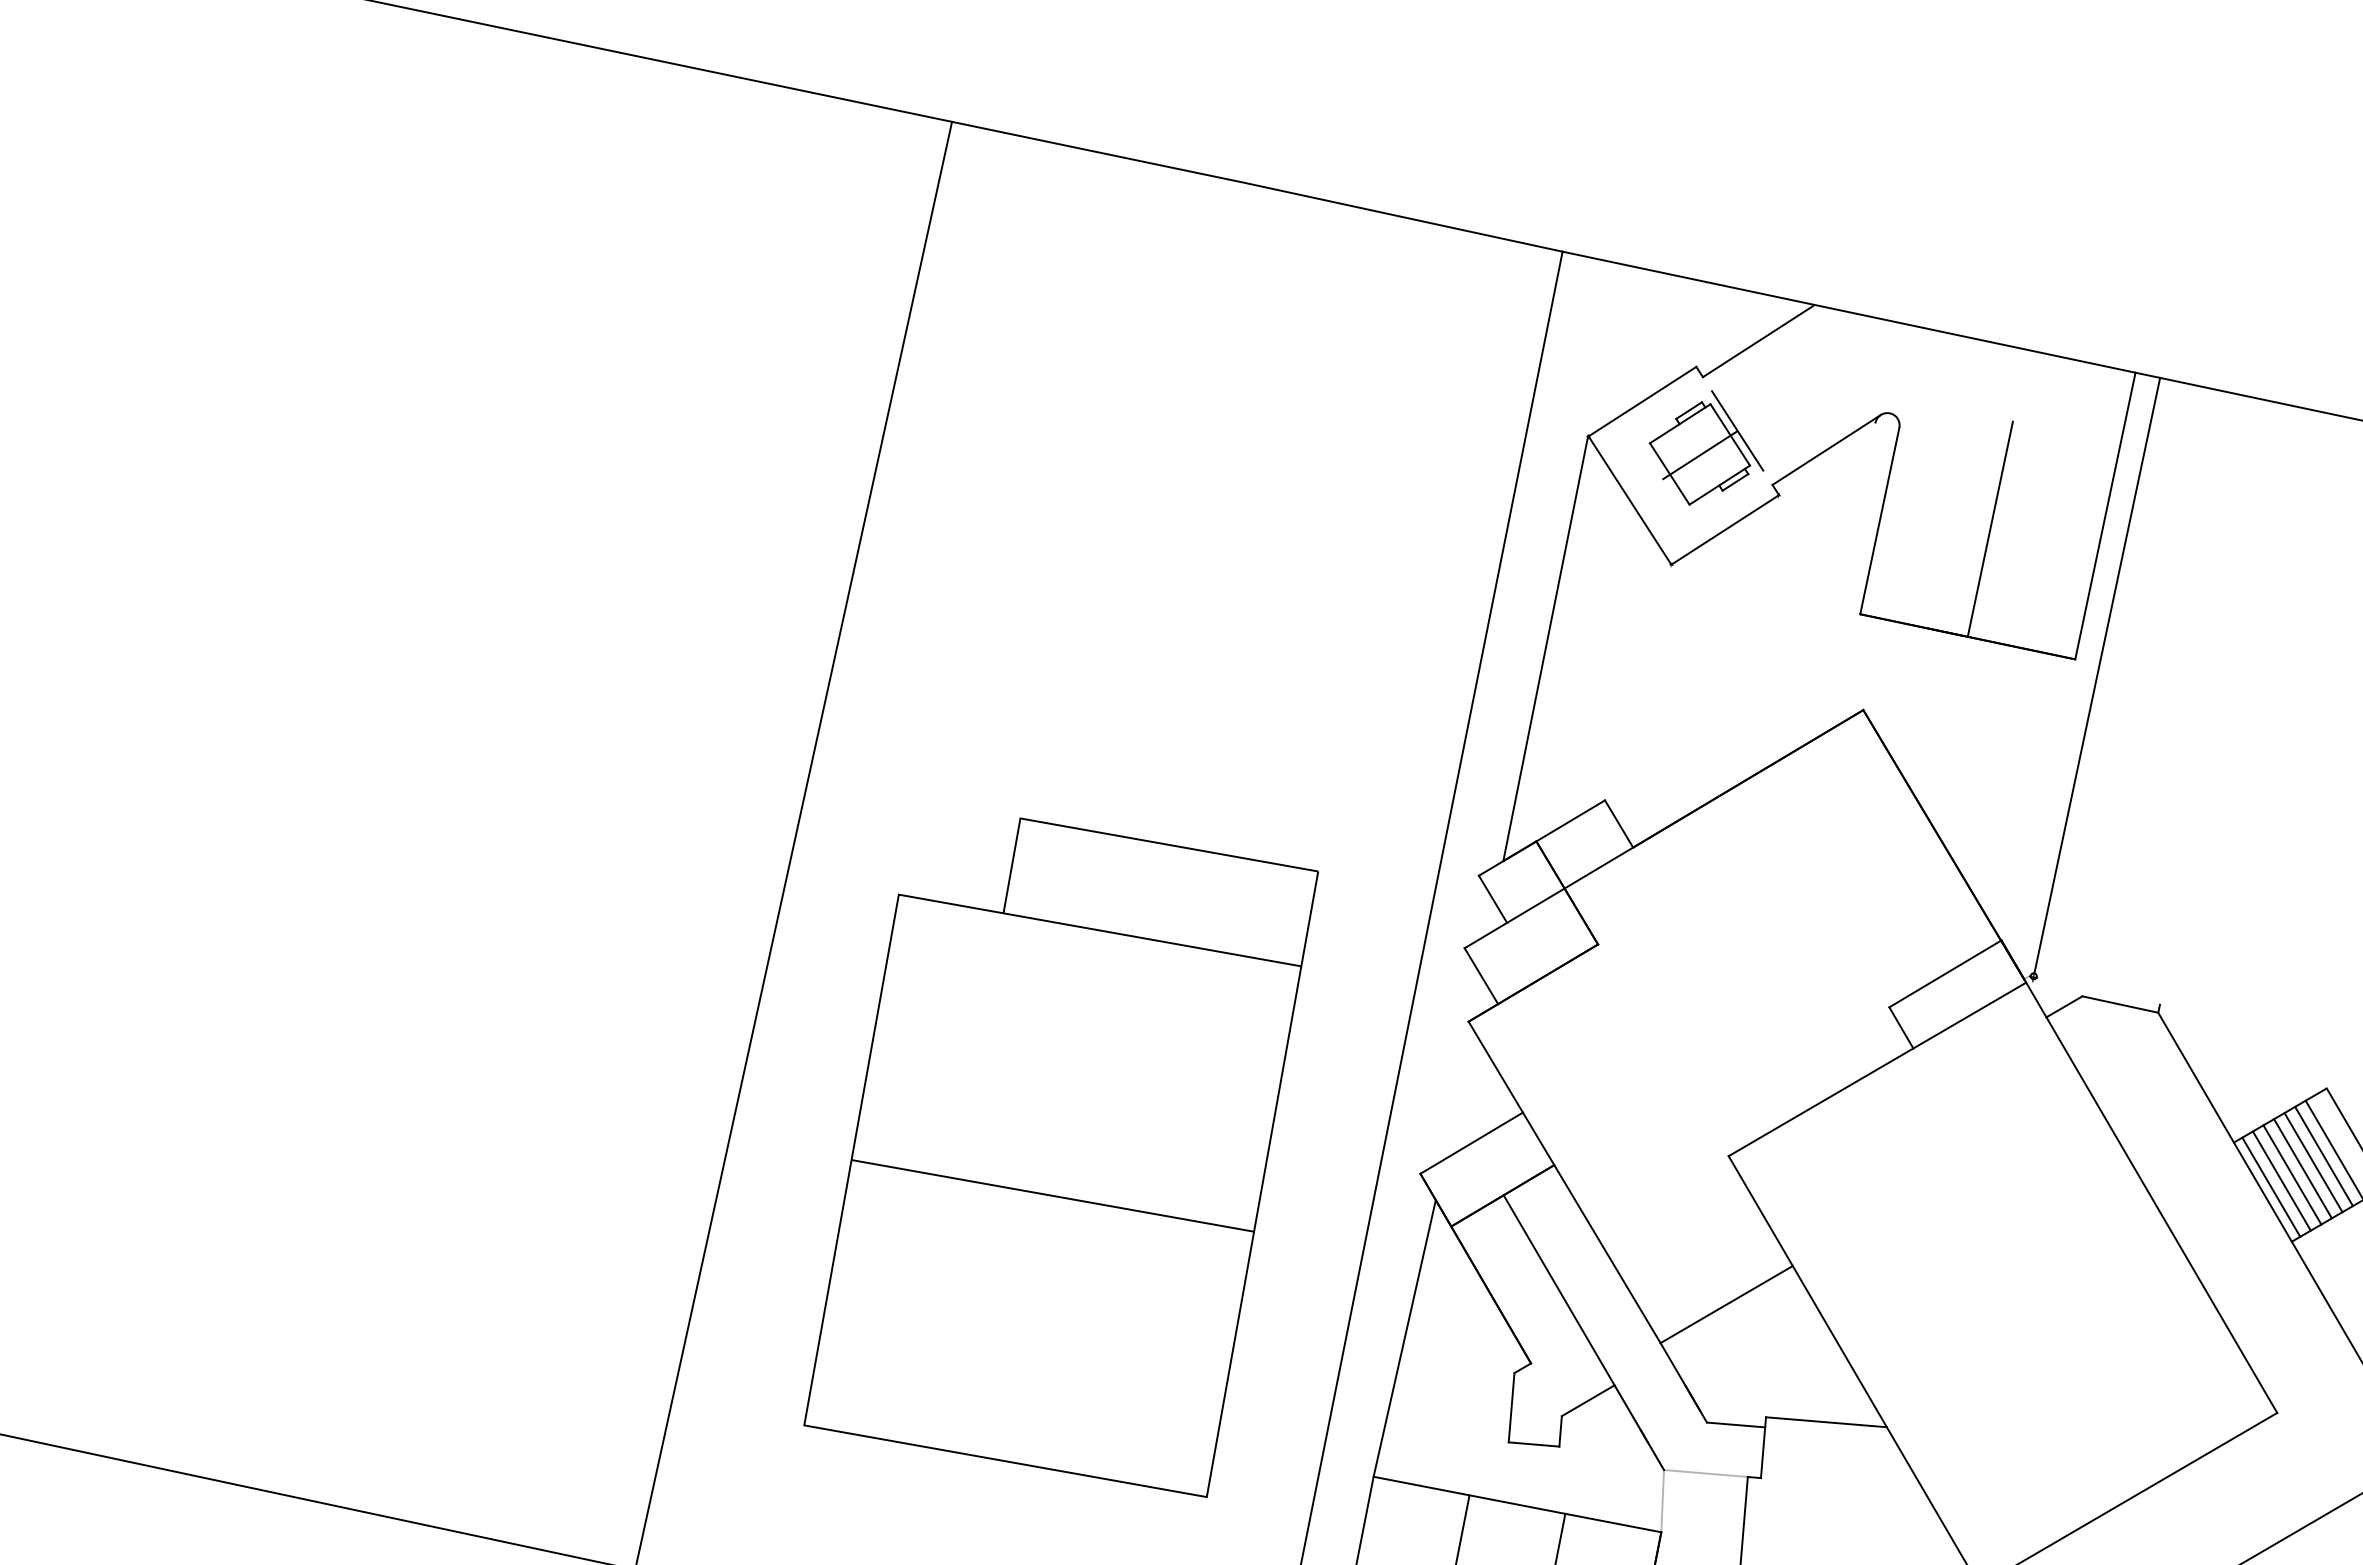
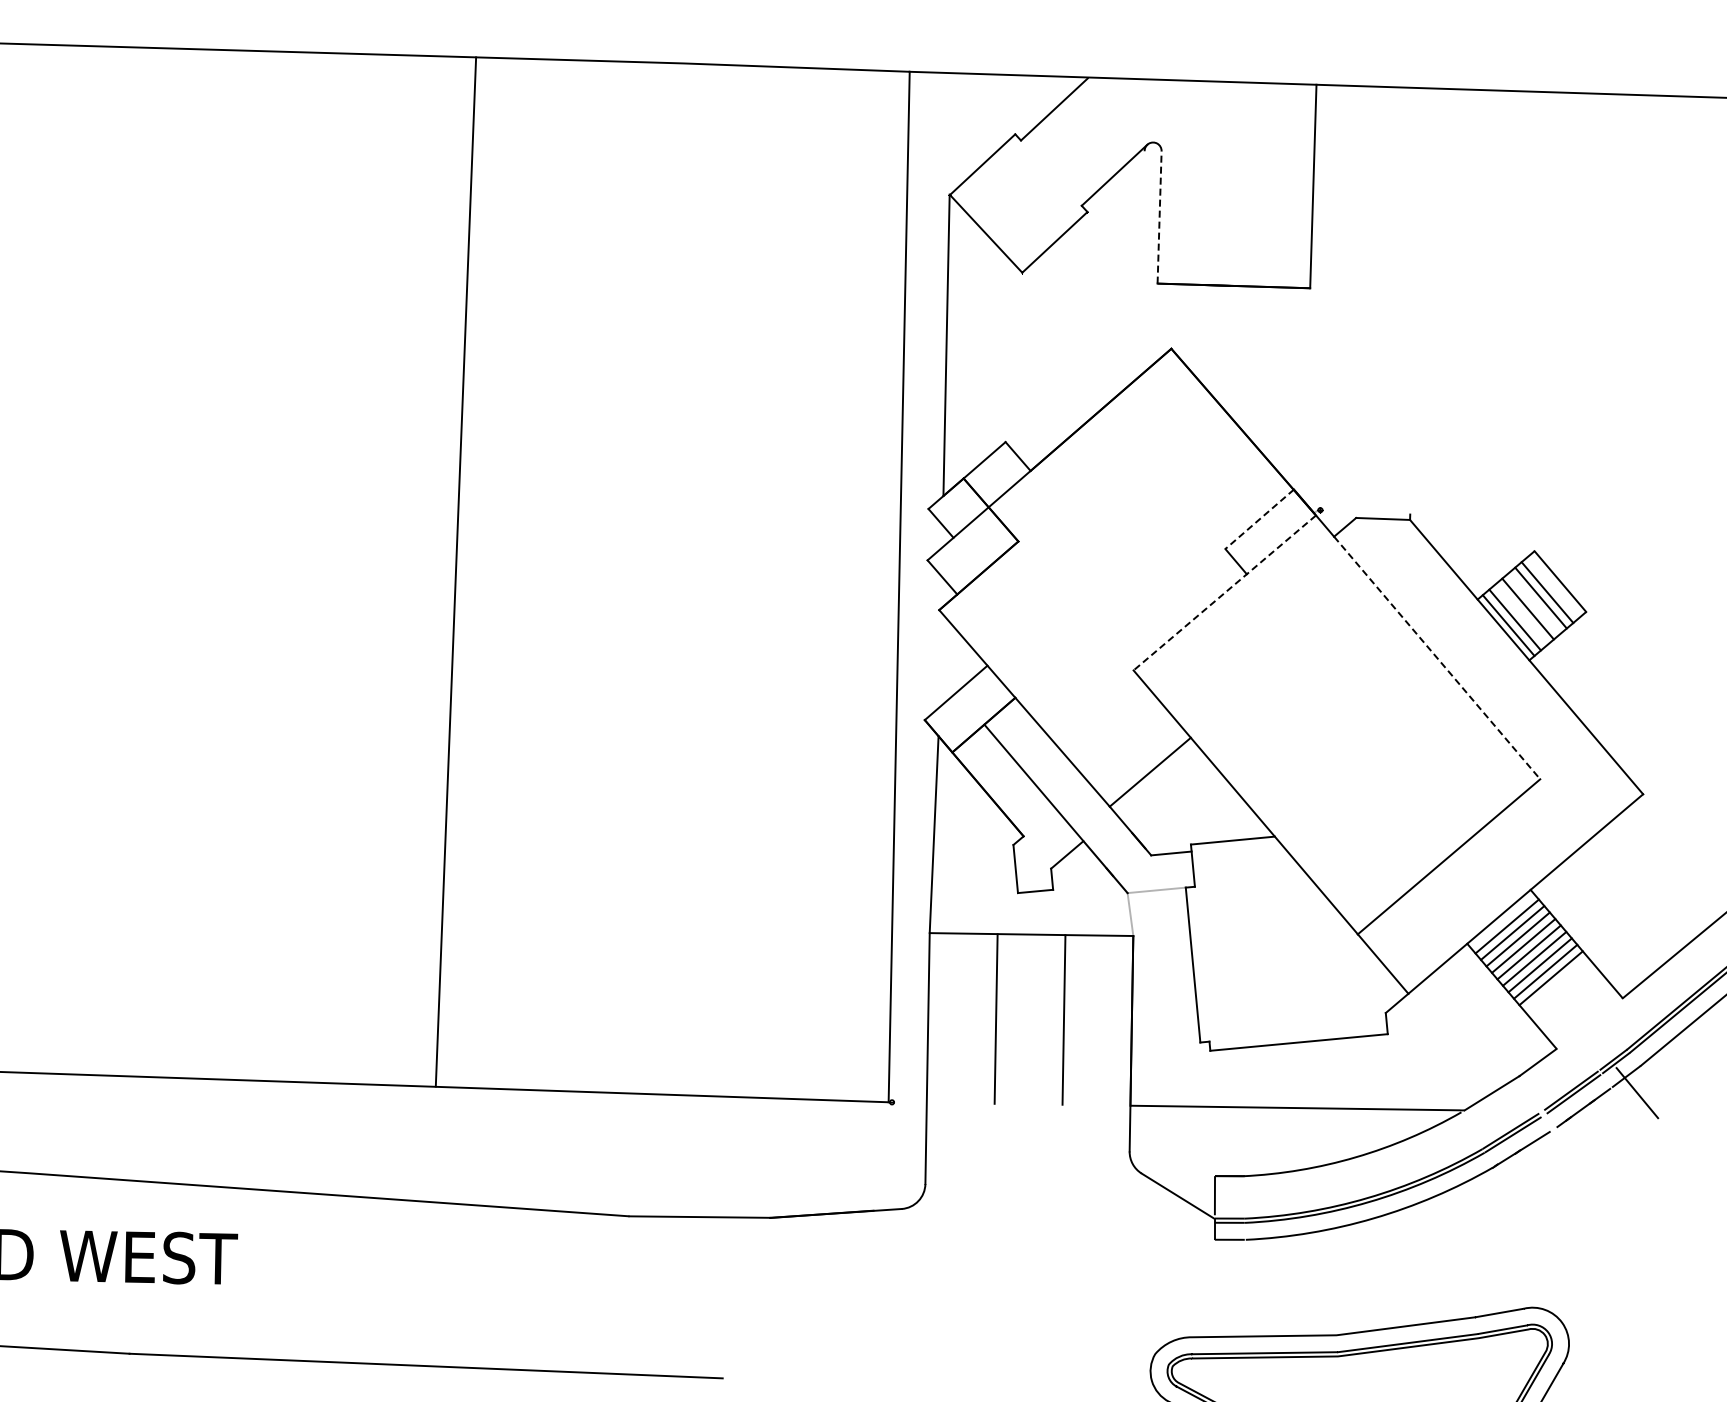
part: (1706, 449) -> (1032, 189), removed
line: (1879, 519) -> (1159, 216), solid -> dashed
line: (1989, 528) -> (1235, 209), removed
line: (2096, 675) -> (1326, 296), removed
line: (1945, 974) -> (1259, 519), solid -> dashed
line: (1877, 1068) -> (1224, 592), solid -> dashed
part: (1060, 1148) -> (675, 746), removed
line: (2313, 1162) -> (1534, 603), removed
line: (2292, 1174) -> (1521, 614), removed
line: (2162, 1215) -> (1437, 658), solid -> dashed

